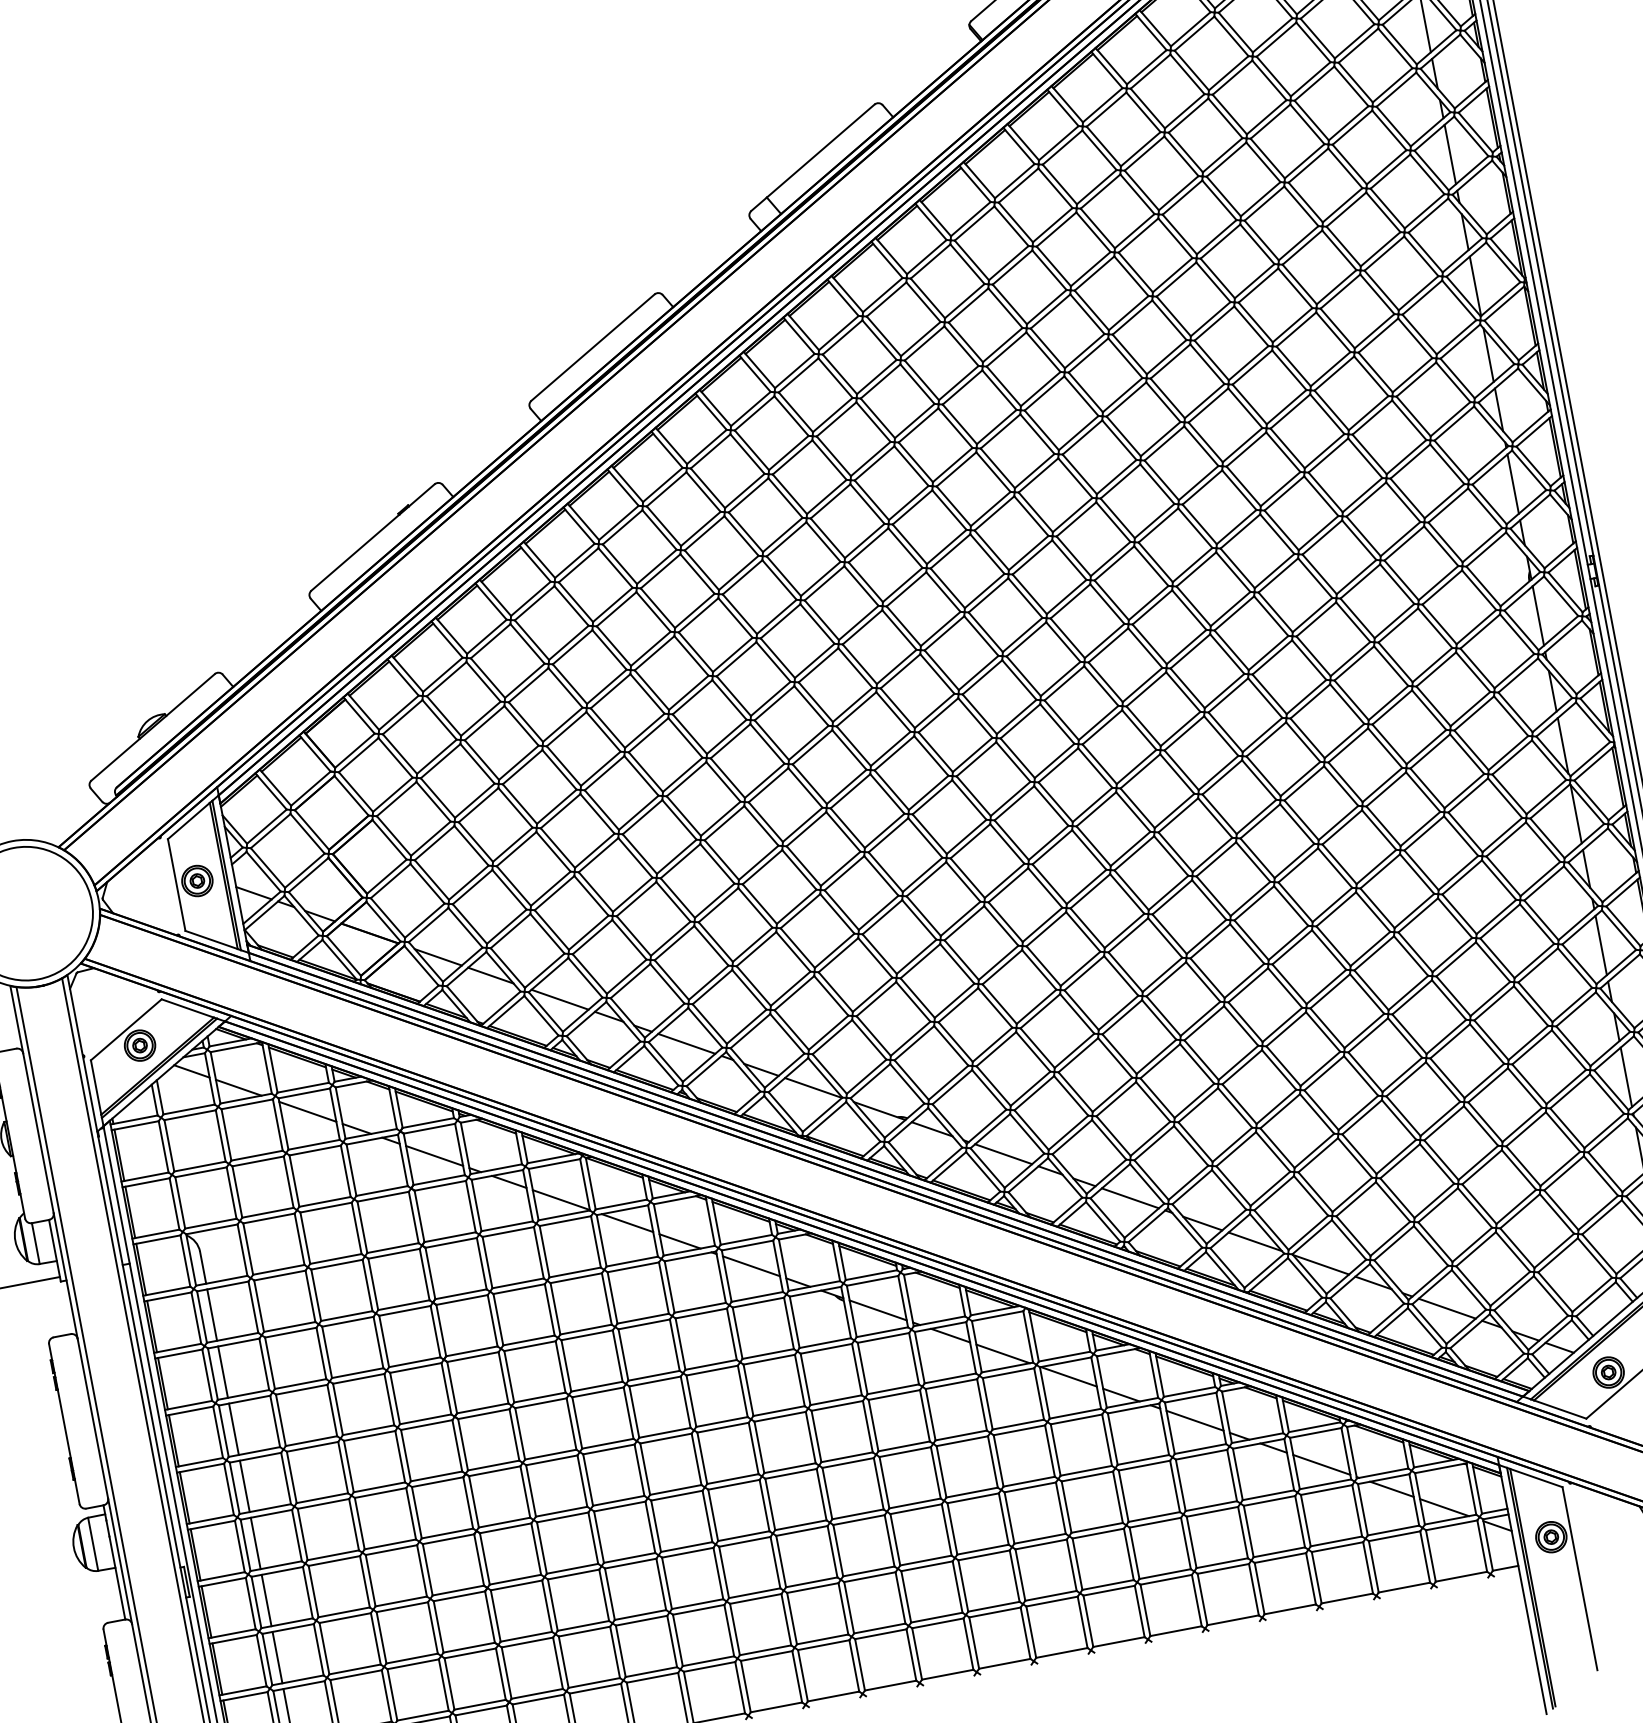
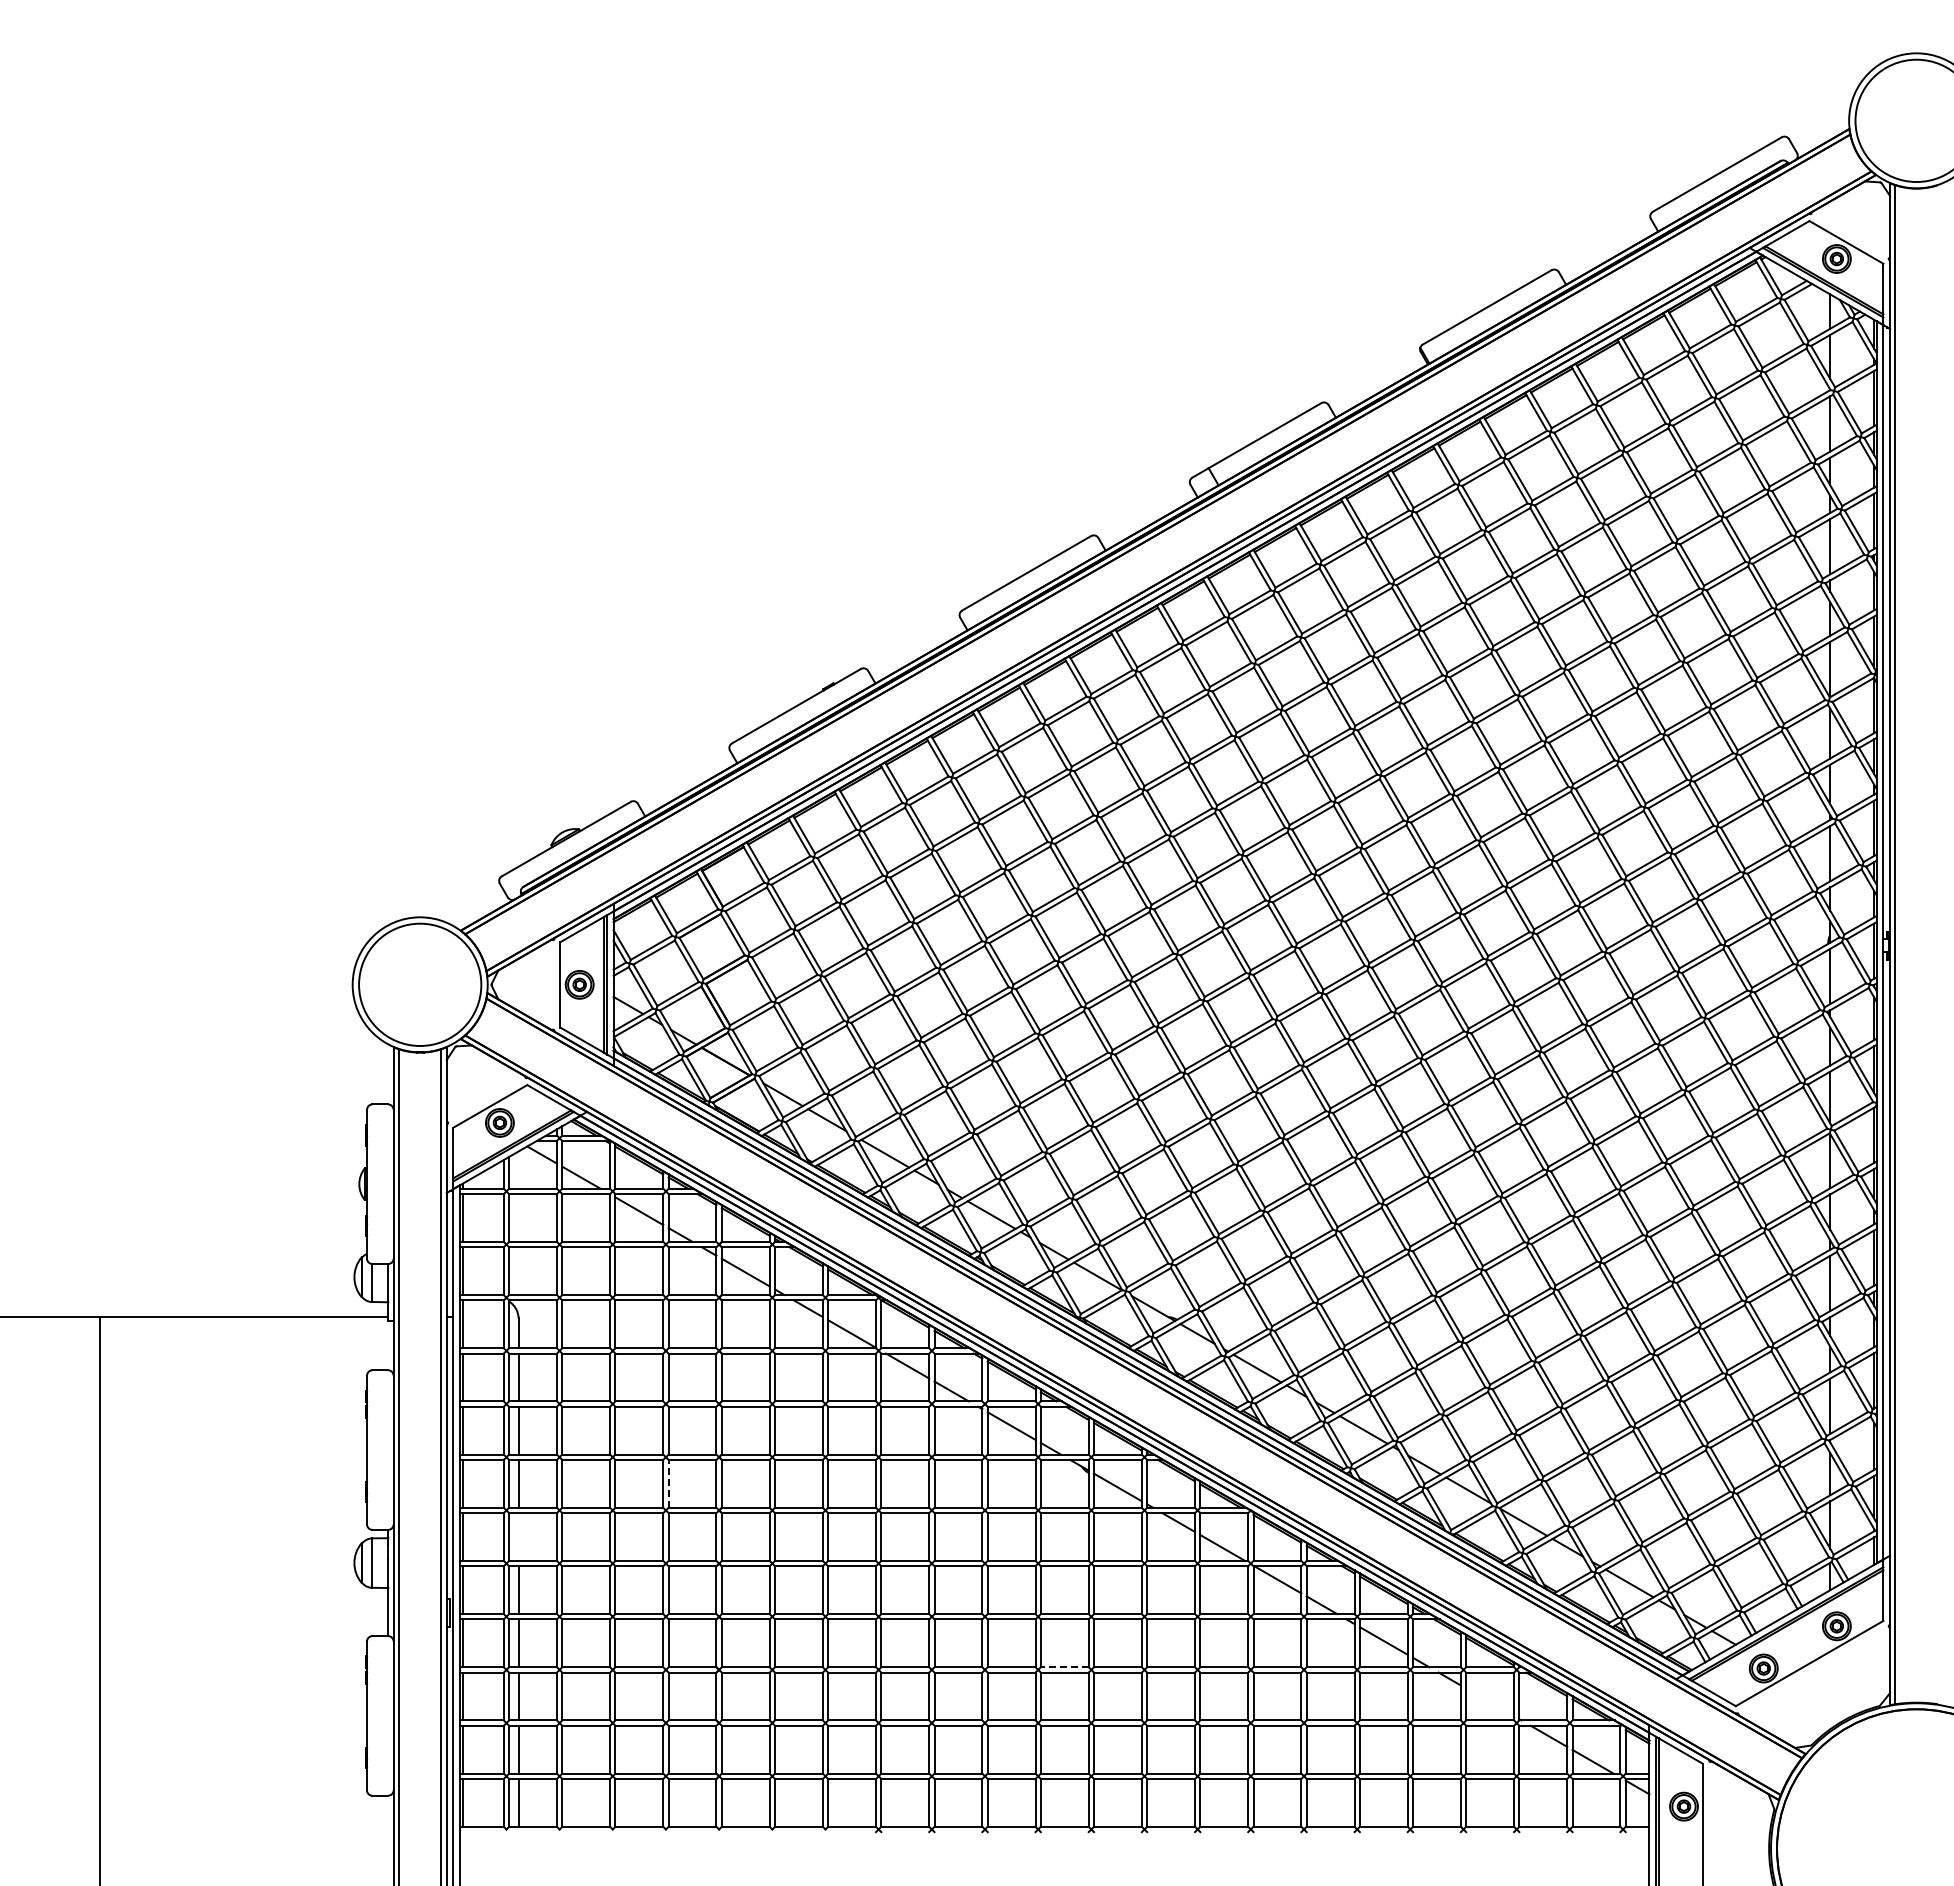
line: (394, 1398) -> (668, 1483), solid -> dashed
line: (1322, 1464) -> (1490, 1702), removed
line: (244, 1485) -> (518, 1536), removed
line: (857, 1514) -> (1064, 1667), solid -> dashed

